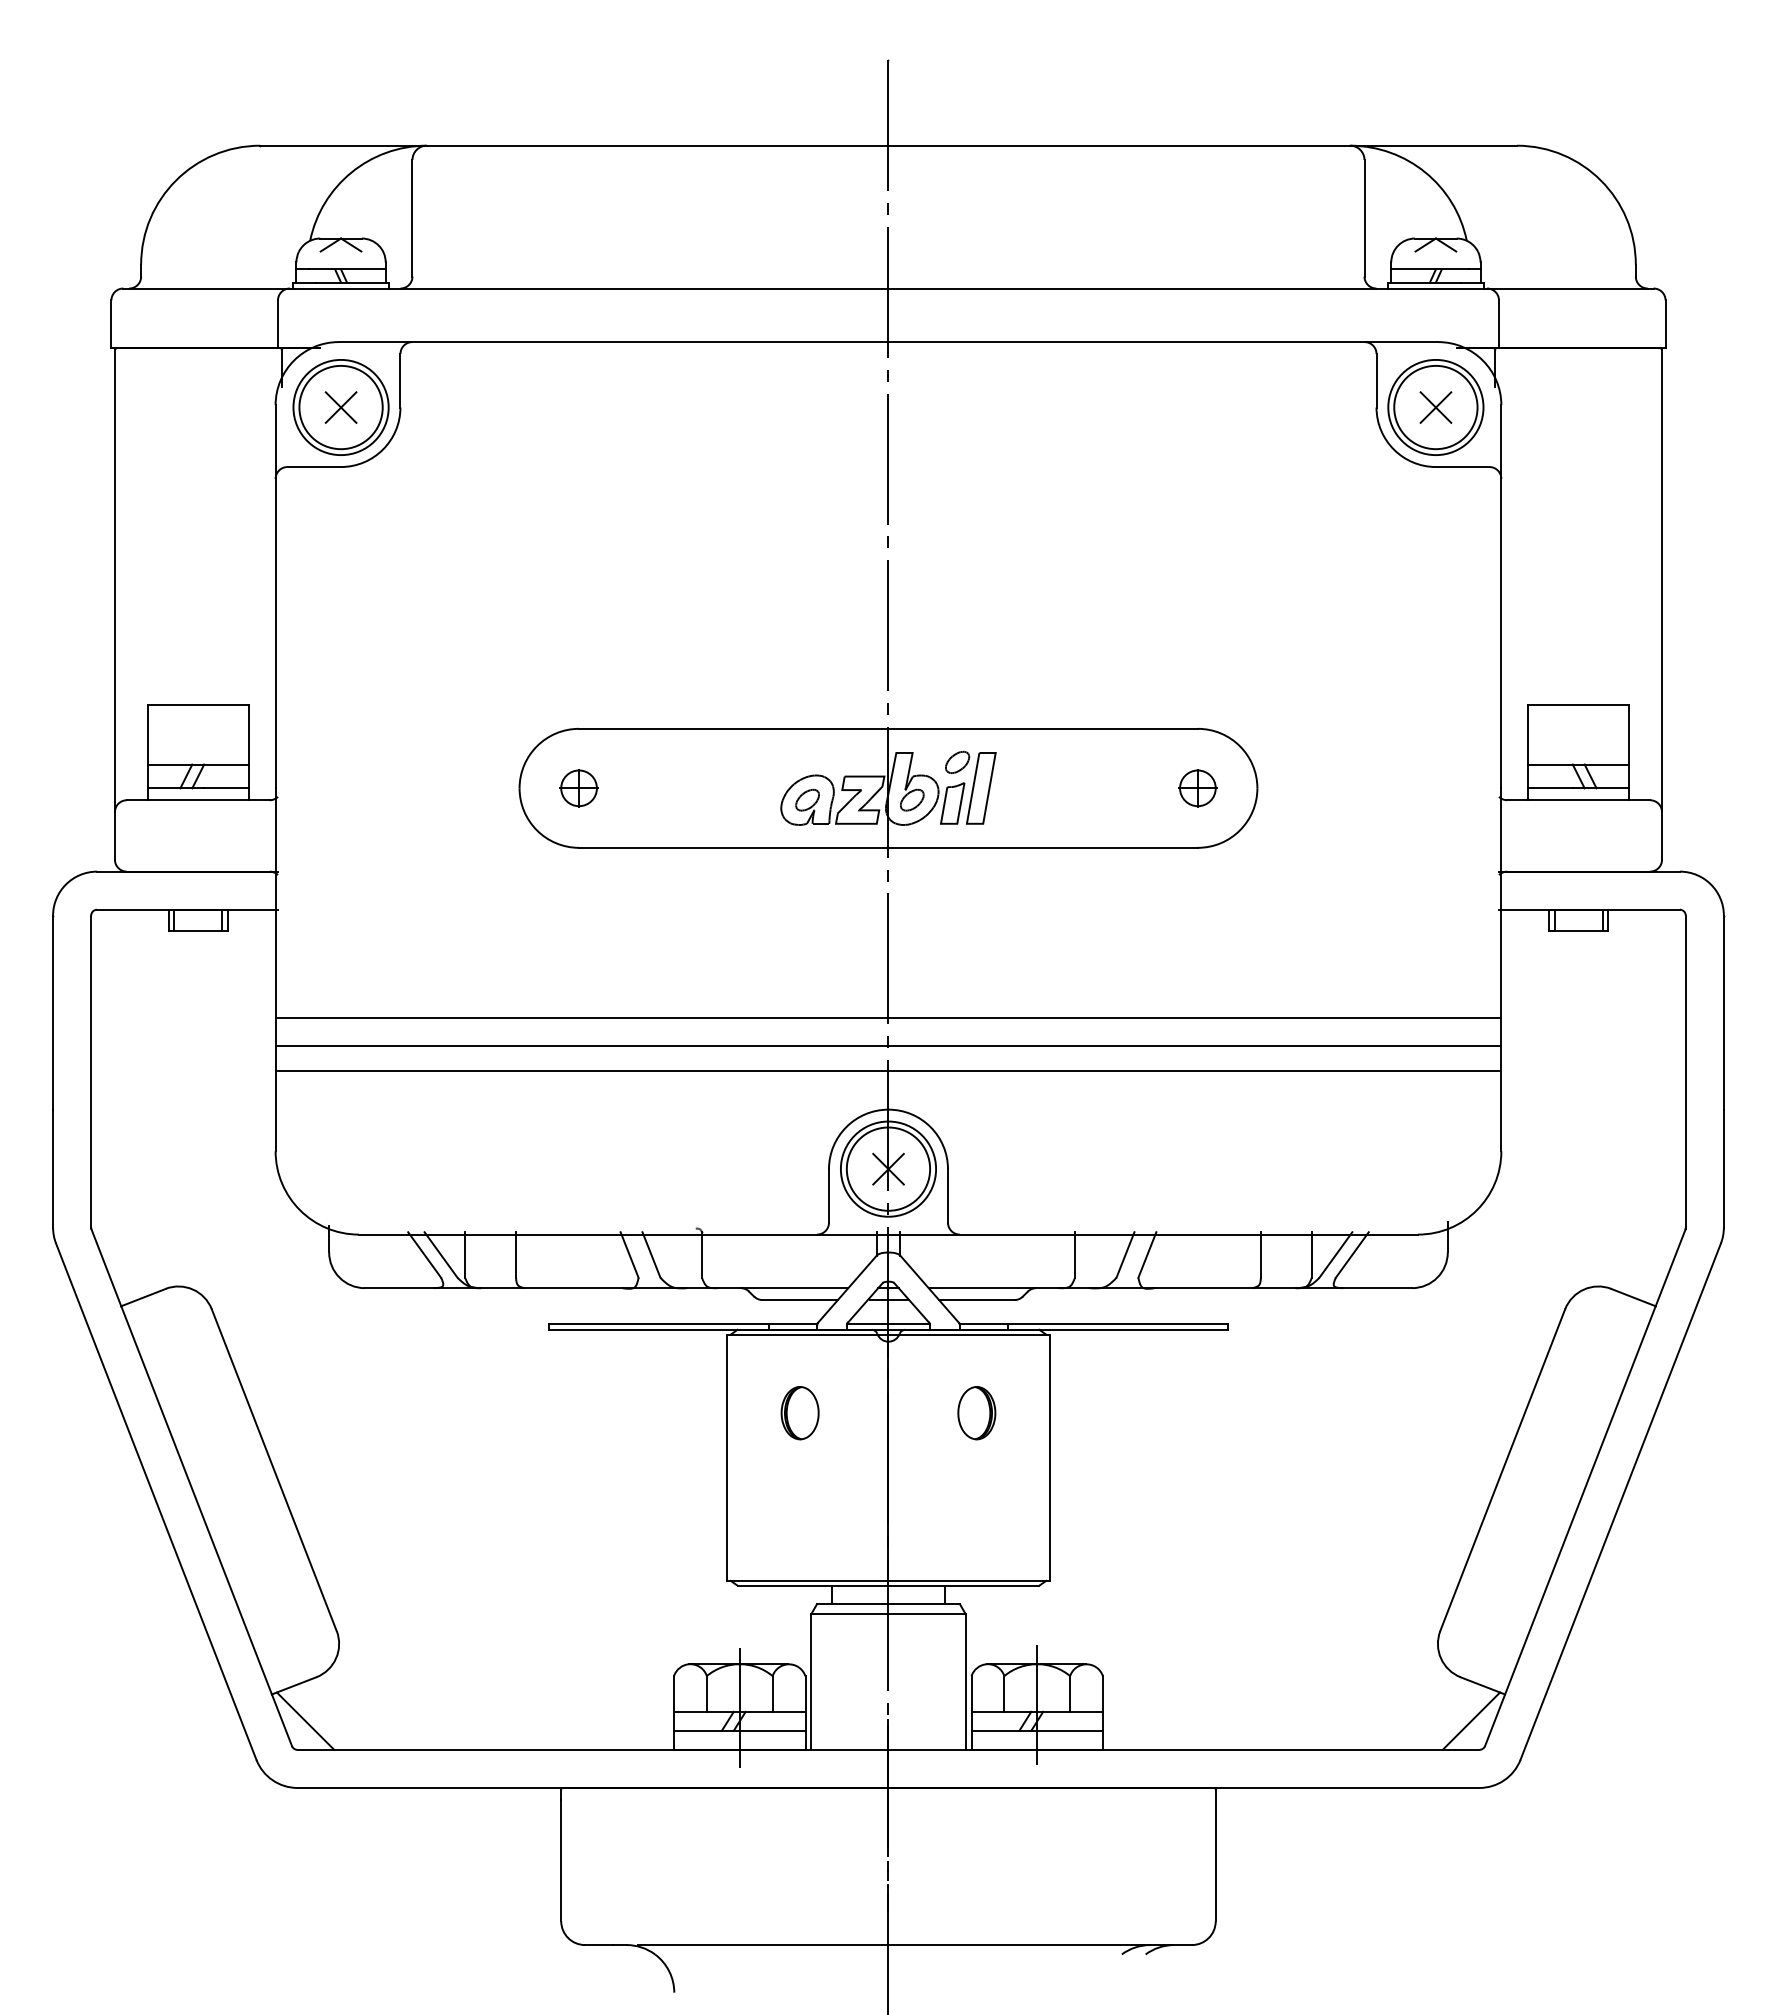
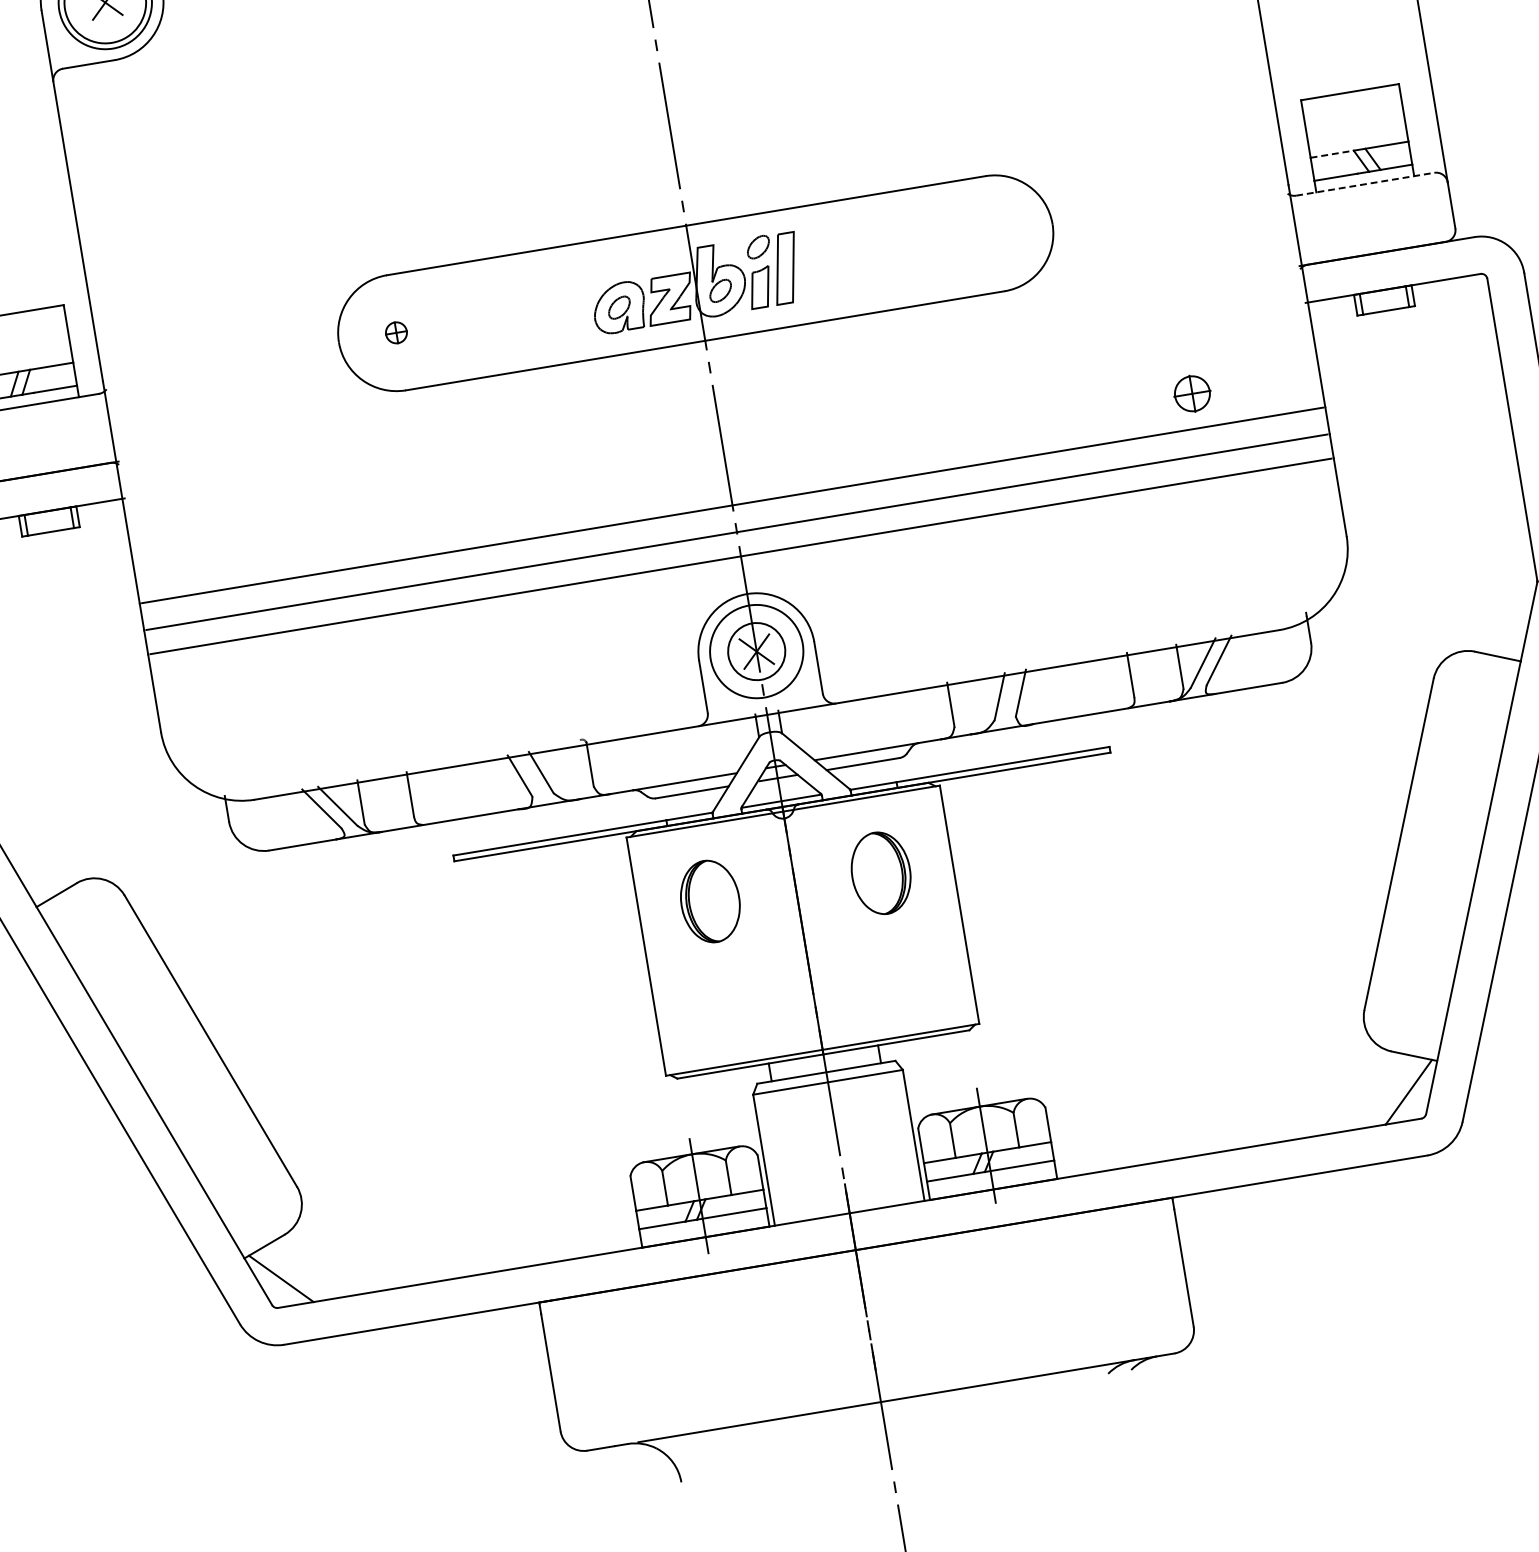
line: (1550, 764) -> (1332, 154), solid -> dashed
part: (578, 788) -> (395, 333), size x0.6
part: (1197, 788) -> (1192, 394), moved
line: (1579, 800) -> (1366, 184), solid -> dashed
circle: (888, 1168) -> (756, 650), size x0.7
part: (799, 1413) -> (709, 902), size x1.6
part: (976, 1413) -> (880, 873), size x1.6

